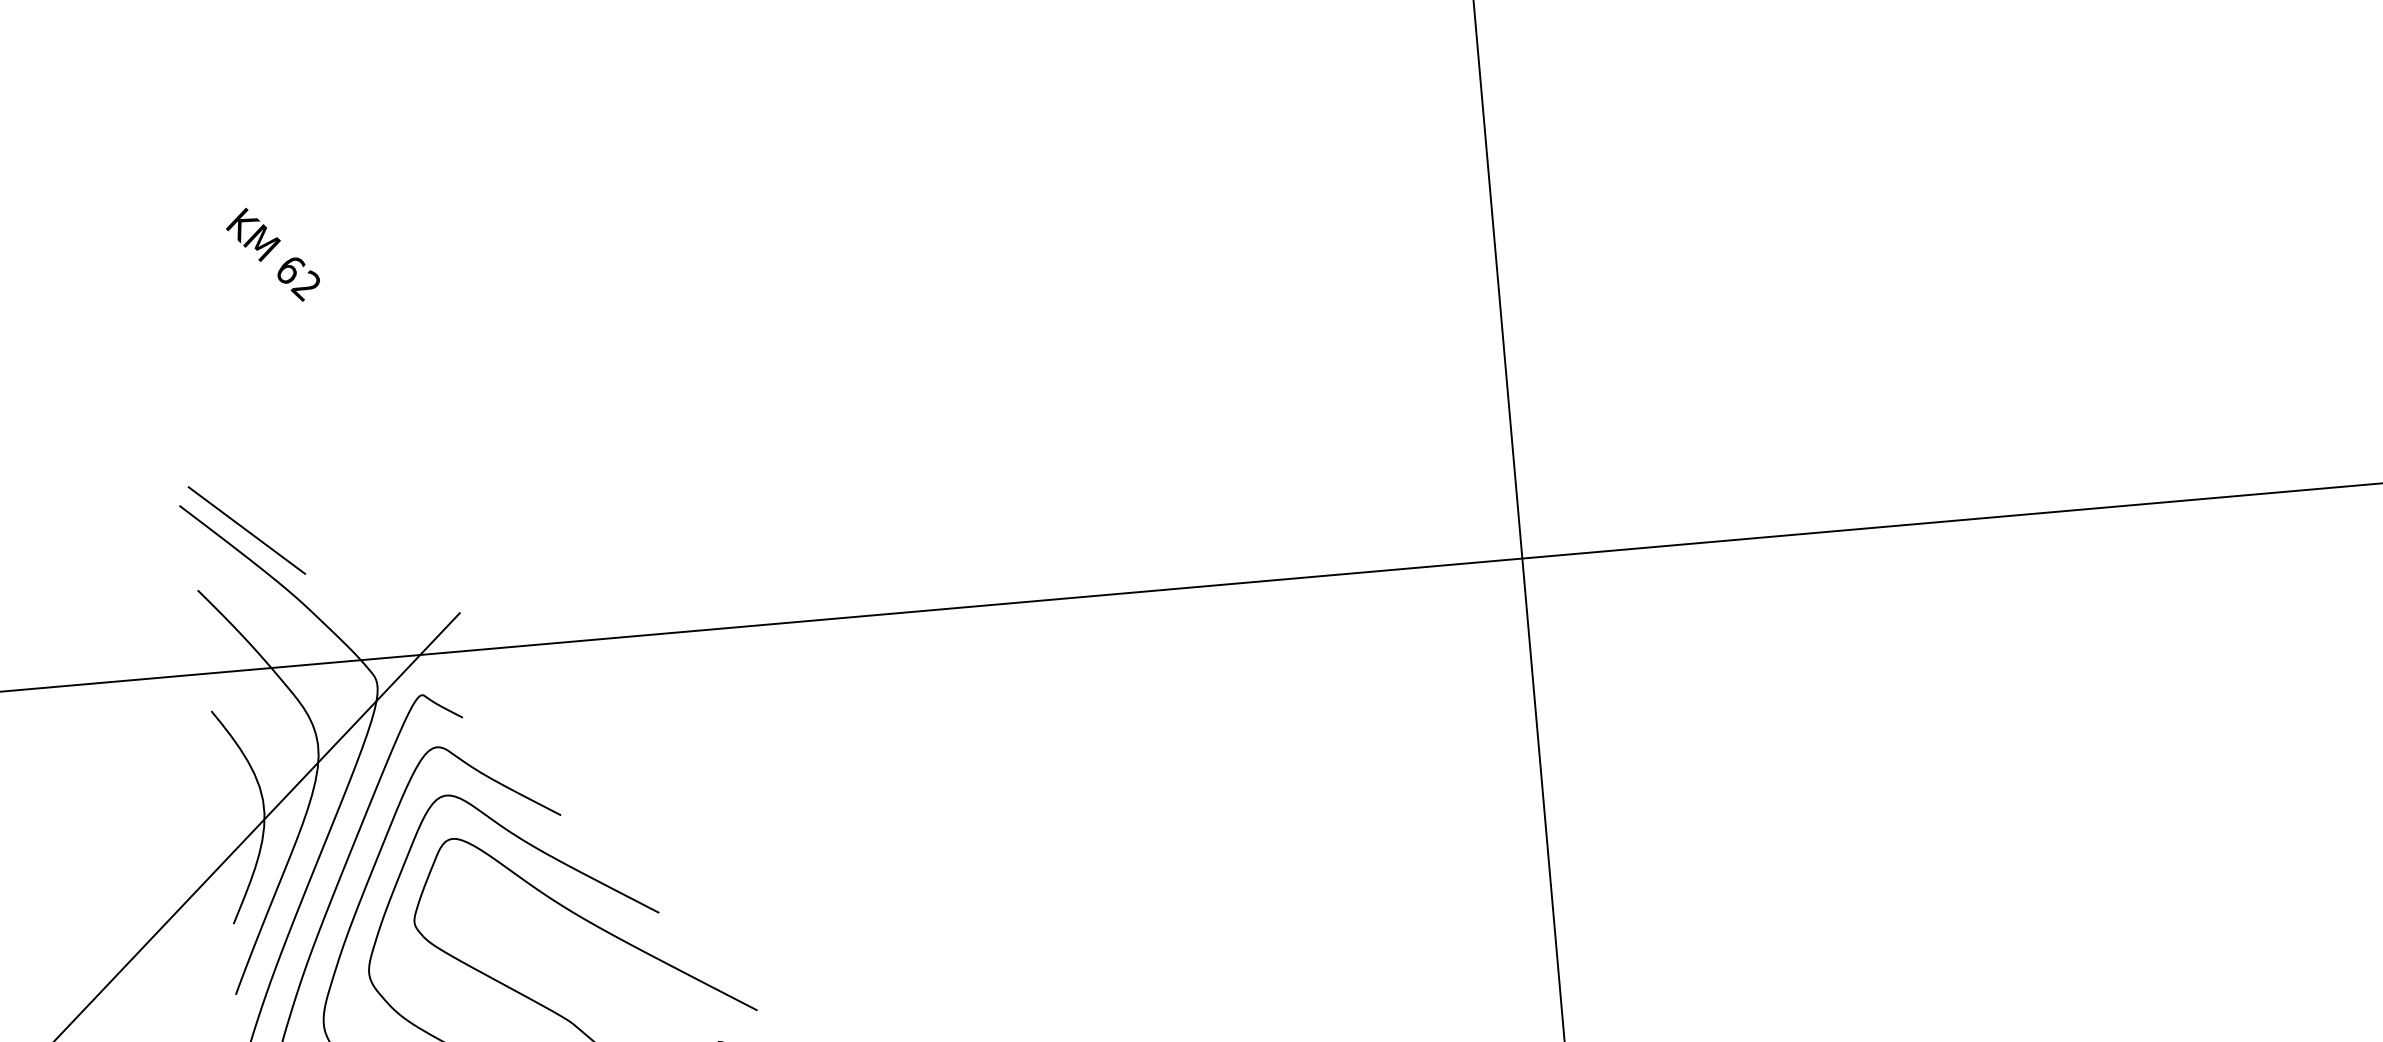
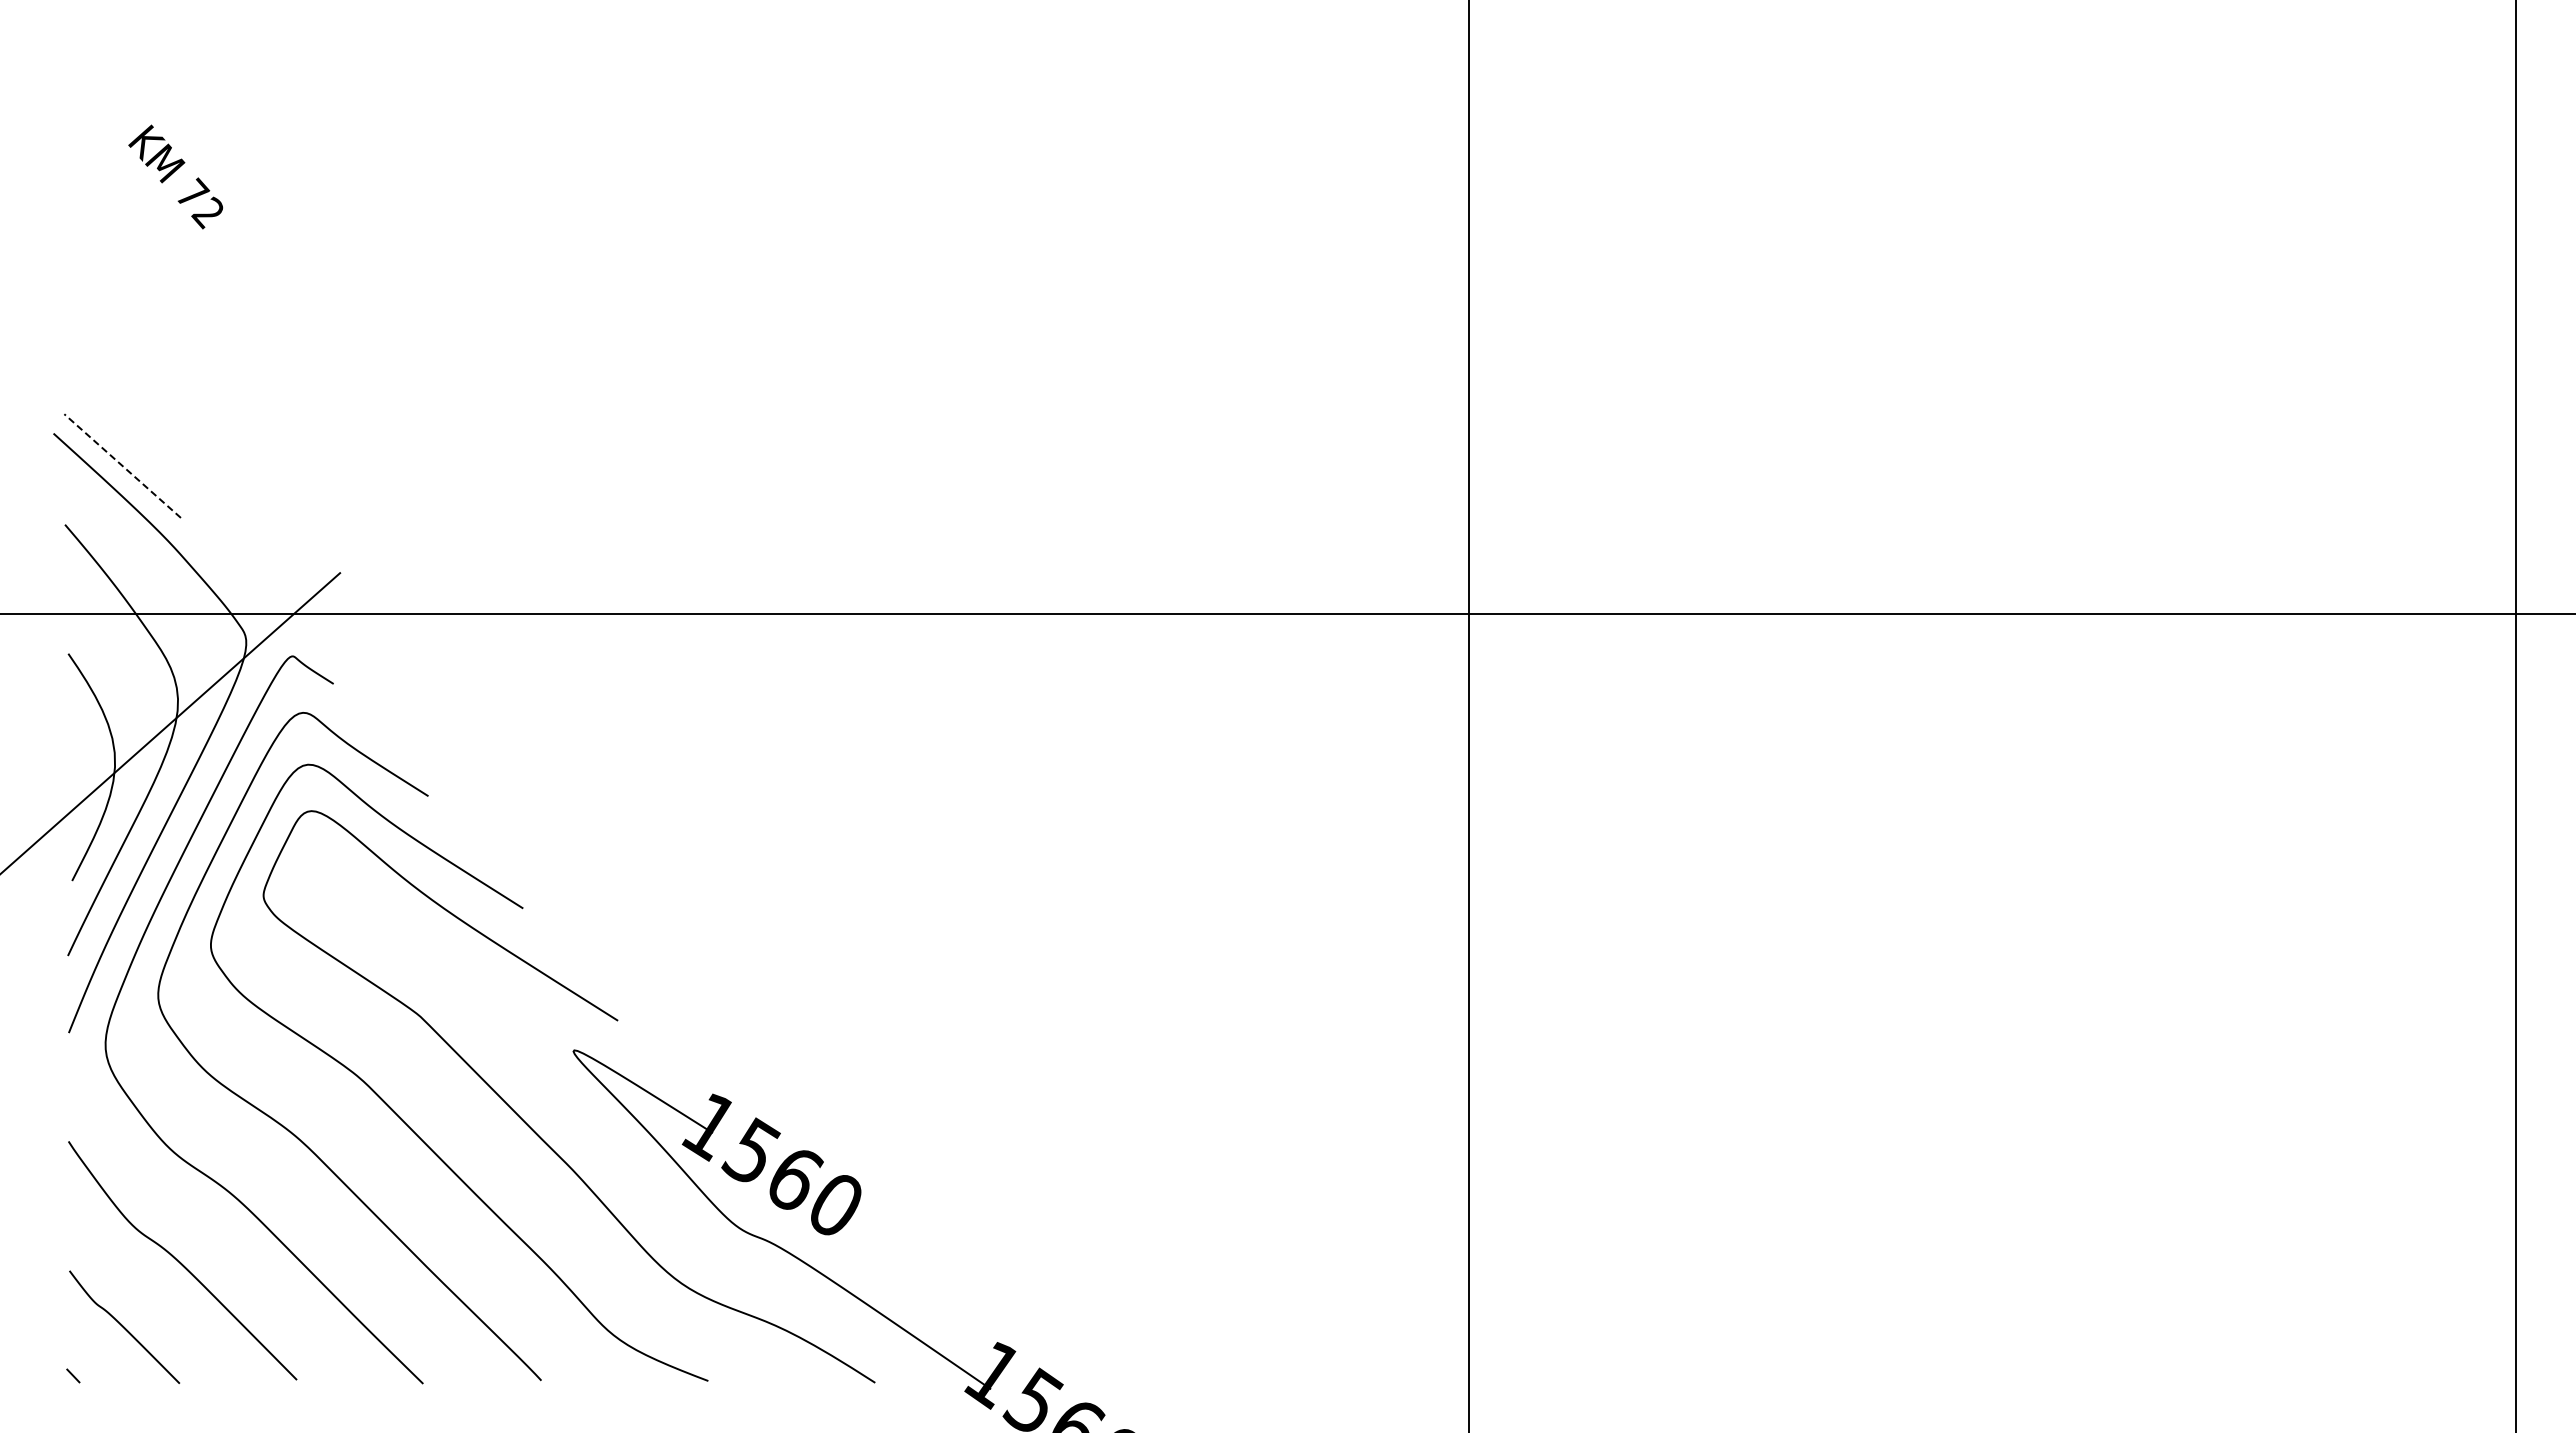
text: (290, 267) -> (193, 192), 62 -> 72
line: (246, 530) -> (122, 465), solid -> dashed

